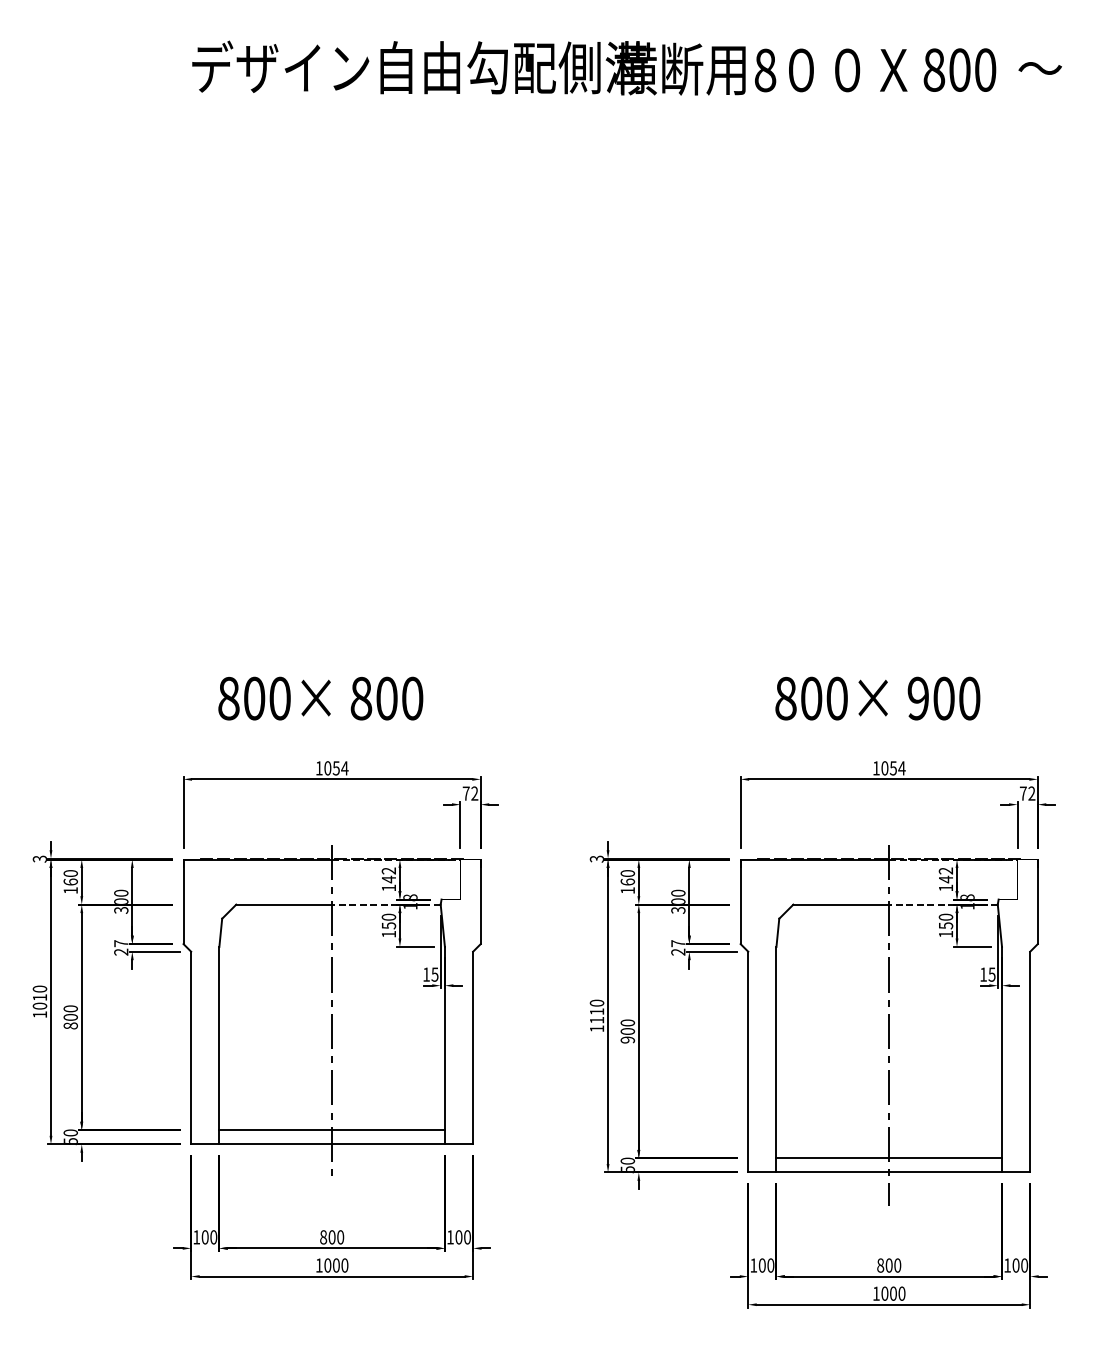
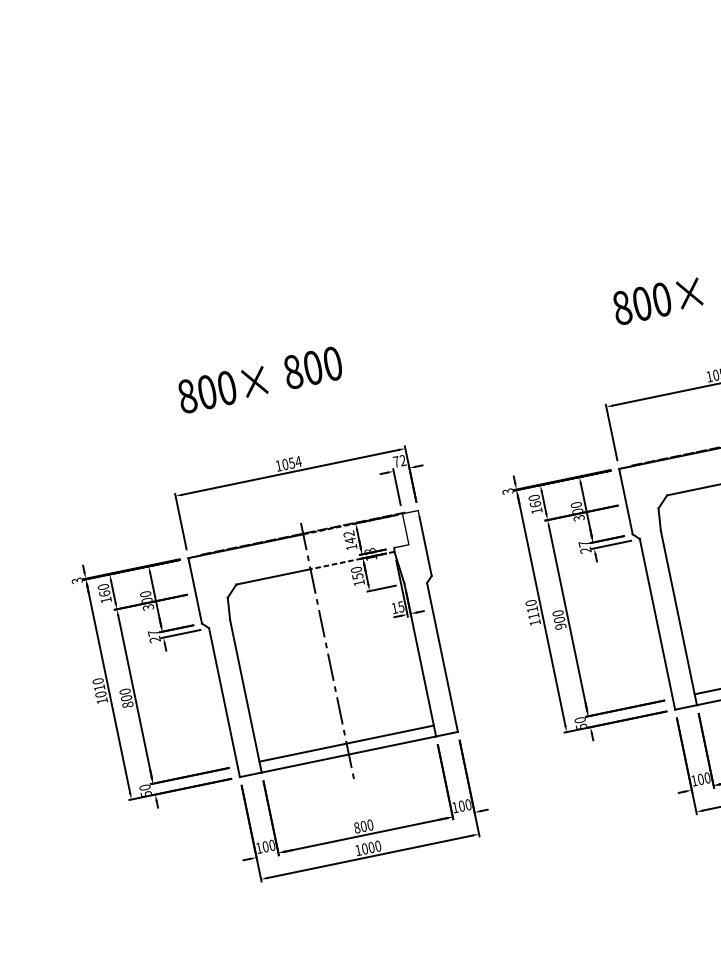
text: (274, 698) -> (222, 388), moved
text: (386, 698) -> (312, 367), moved
text: (831, 698) -> (657, 300), moved

